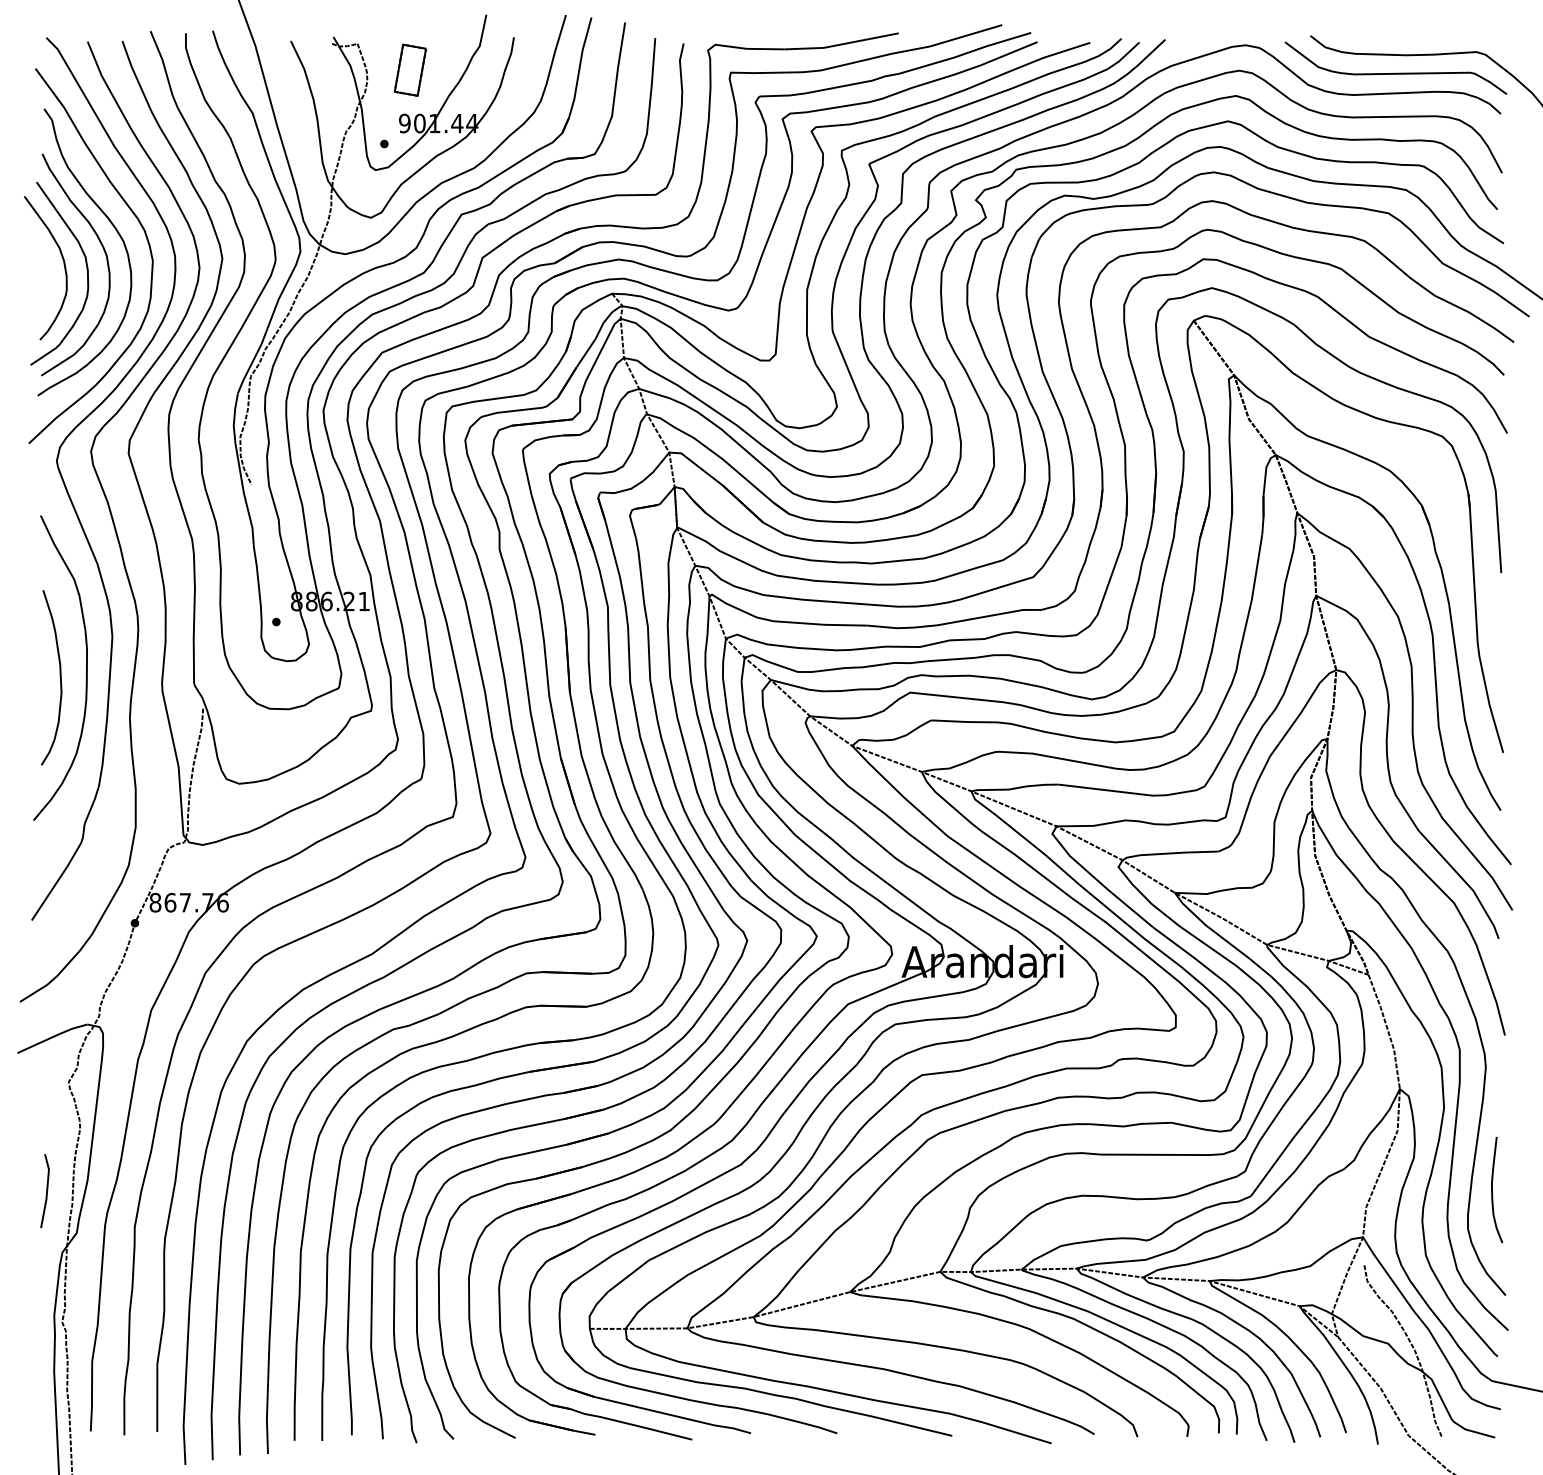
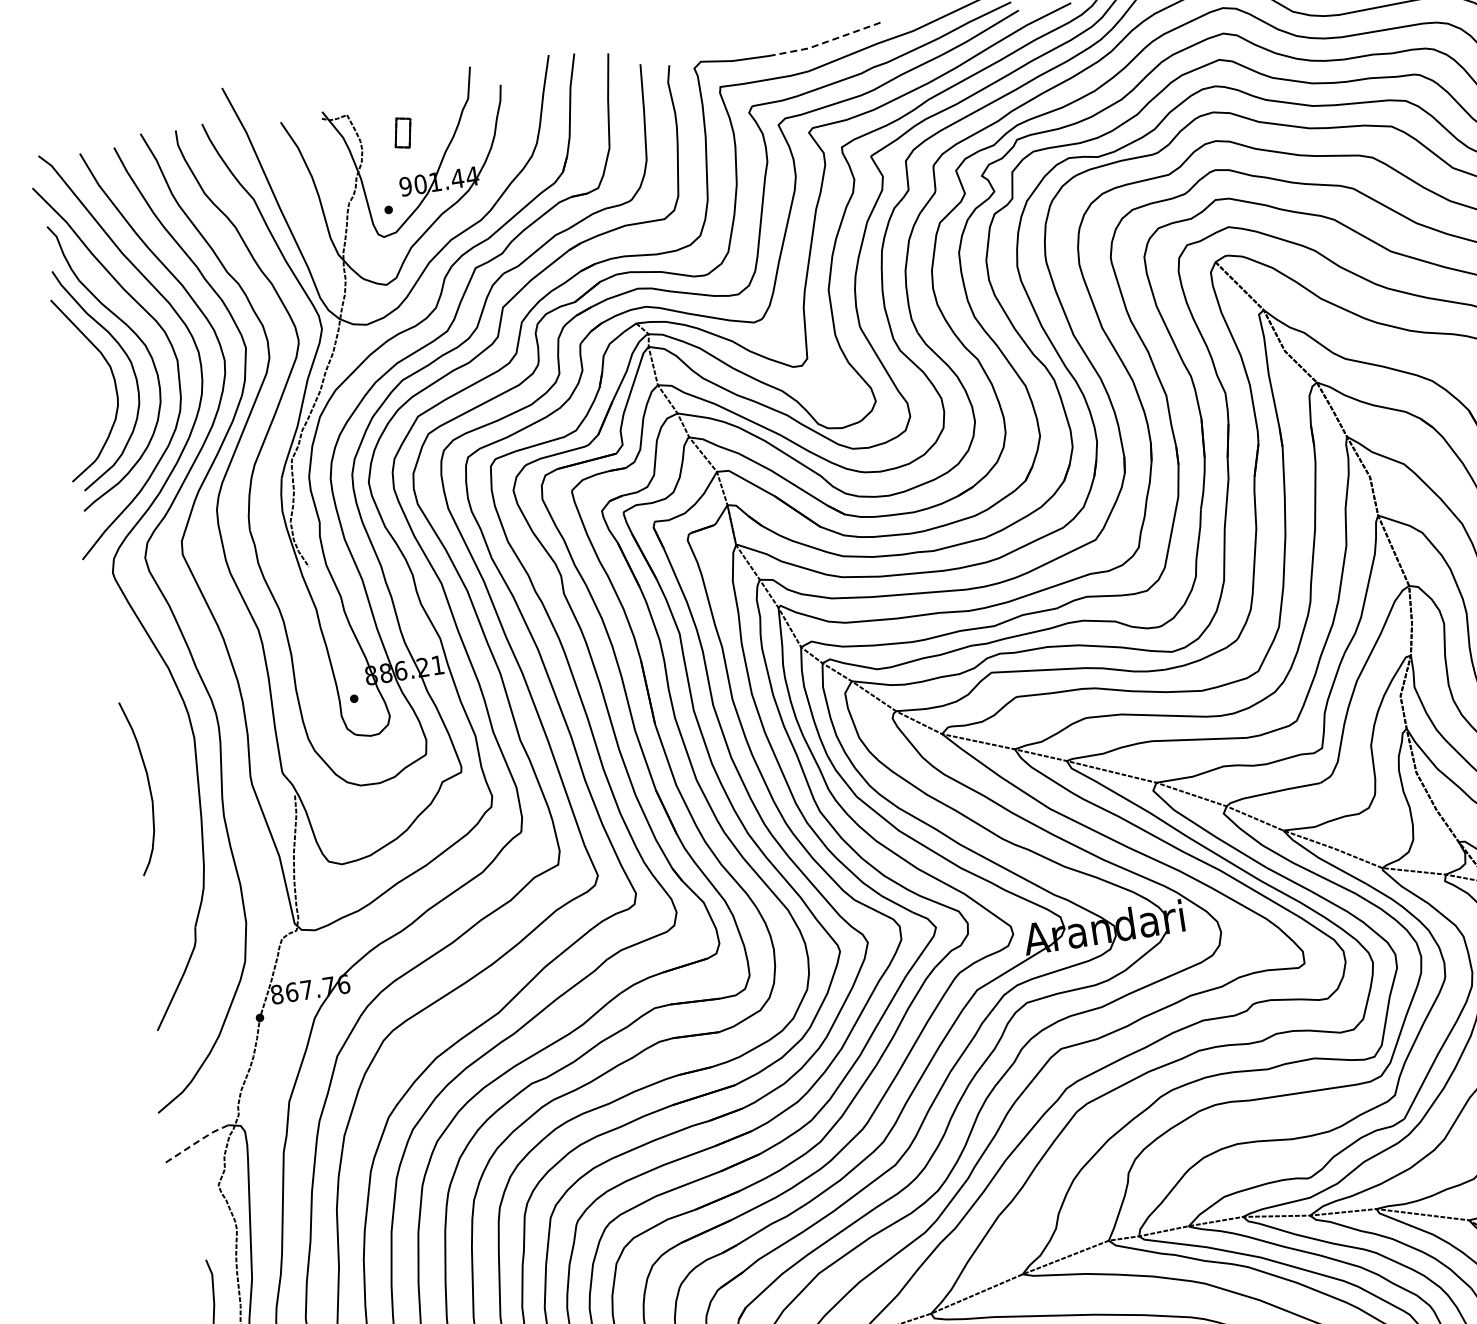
line: (841, 44) -> (825, 42), solid -> dashed
part: (409, 69) -> (402, 132), size x0.6
curve: (63, 264) -> (89, 377), removed
curve: (86, 667) -> (173, 772), removed
line: (52, 1037) -> (195, 1143), solid -> dashed

